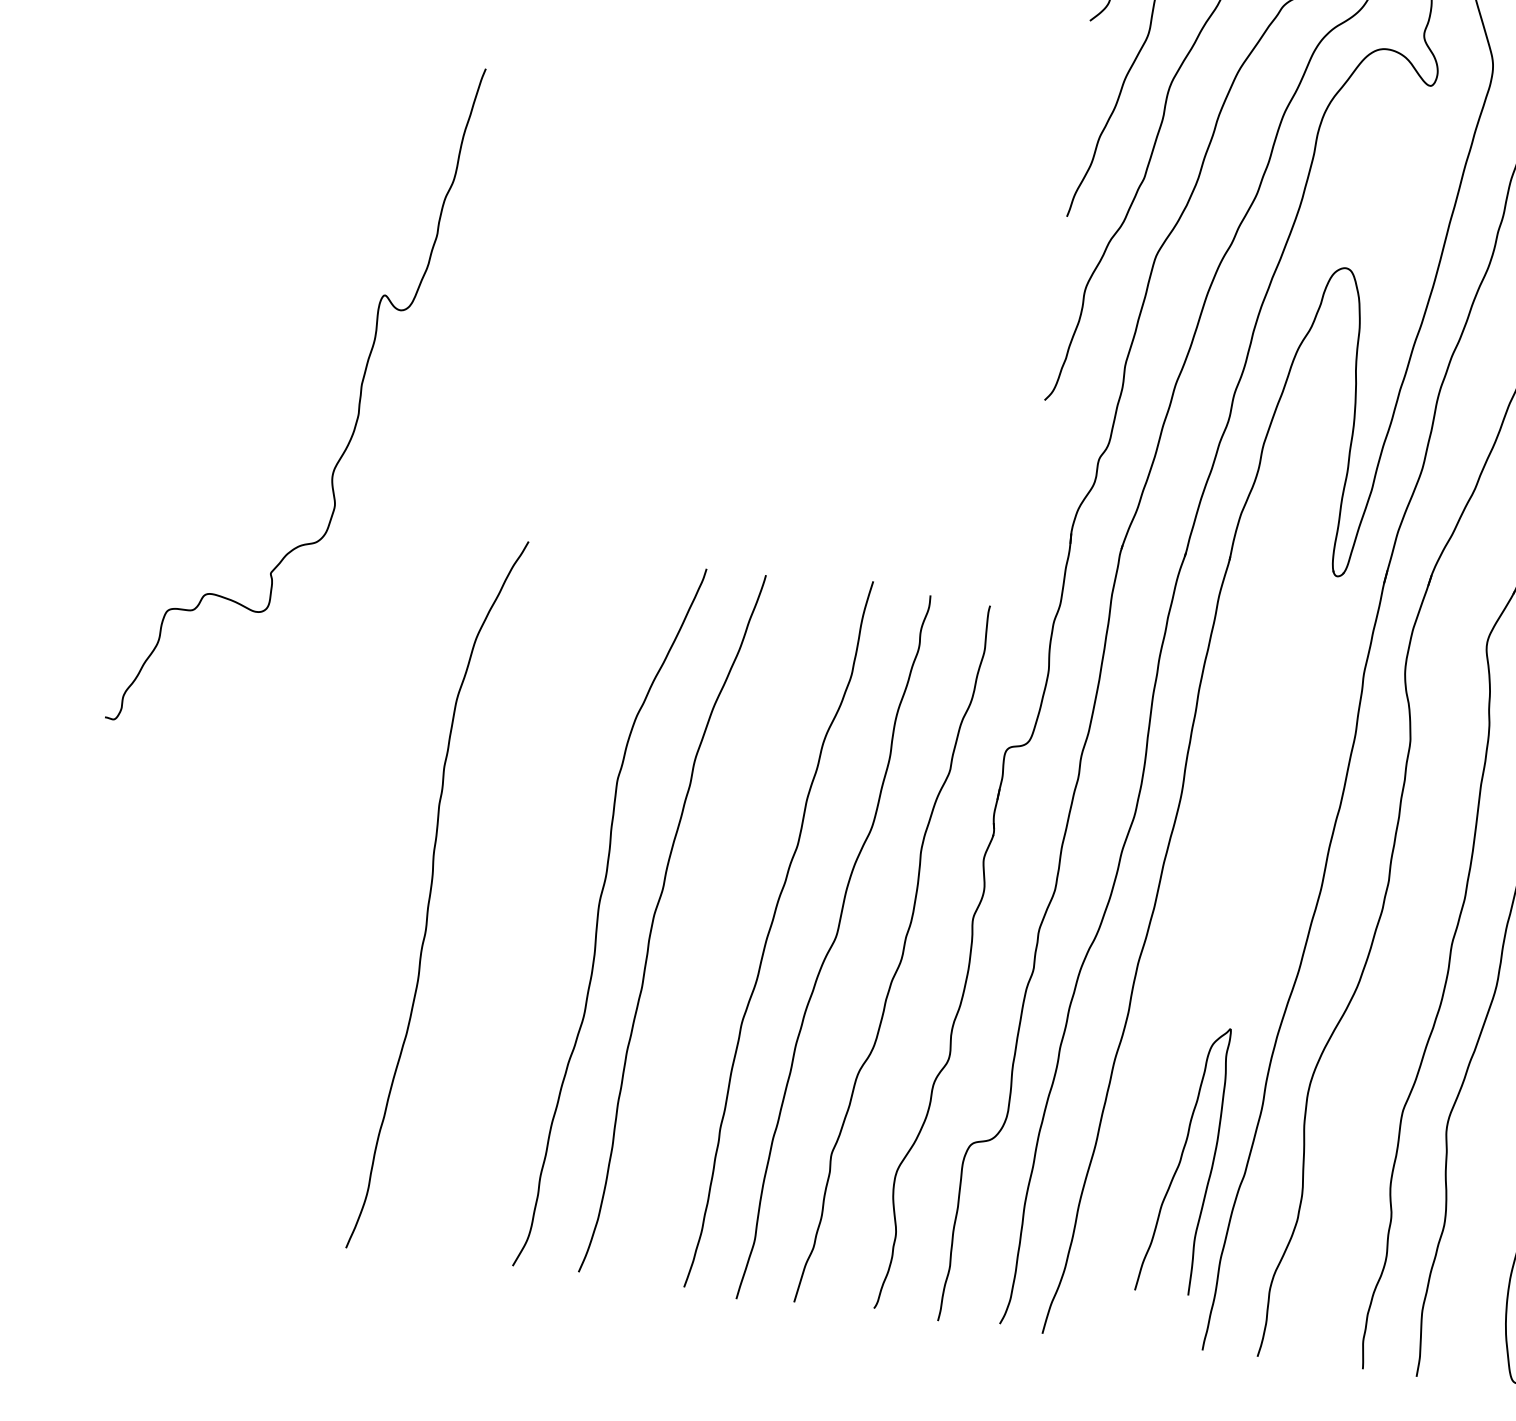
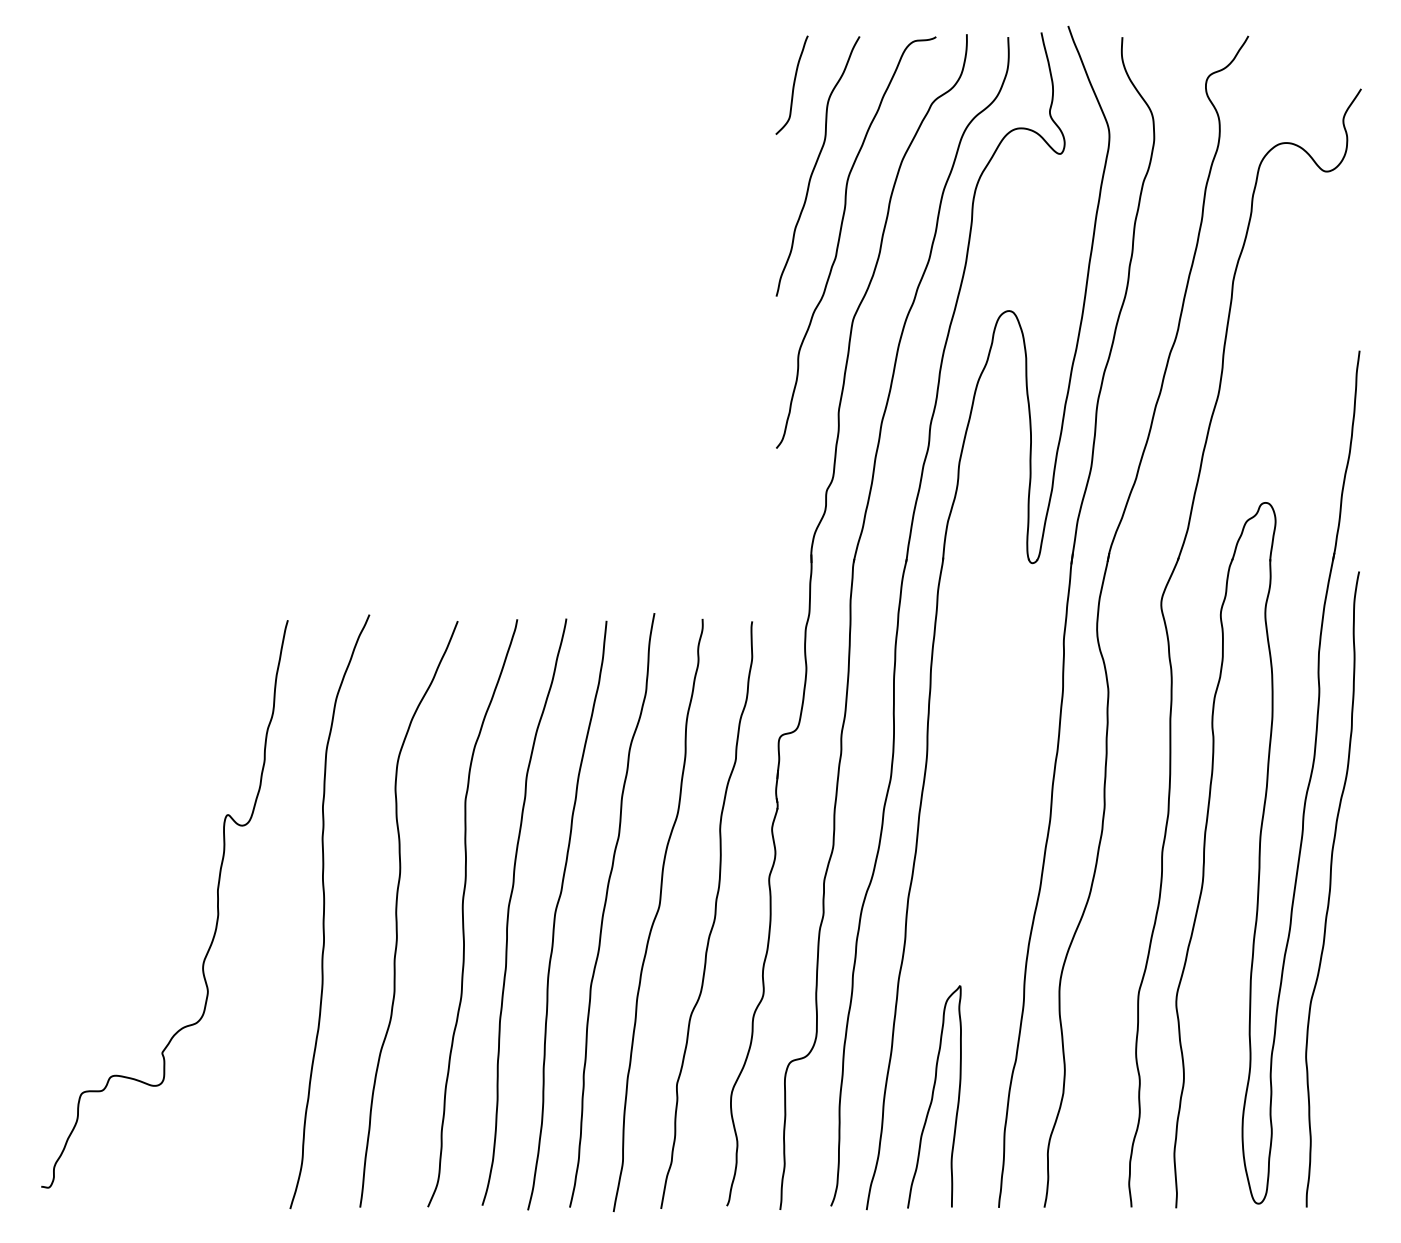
curve: (359, 401) -> (217, 904), moved
curve: (518, 907) -> (397, 914), added
curve: (710, 930) -> (556, 913), added
curve: (1182, 1158) -> (933, 1096), moved

